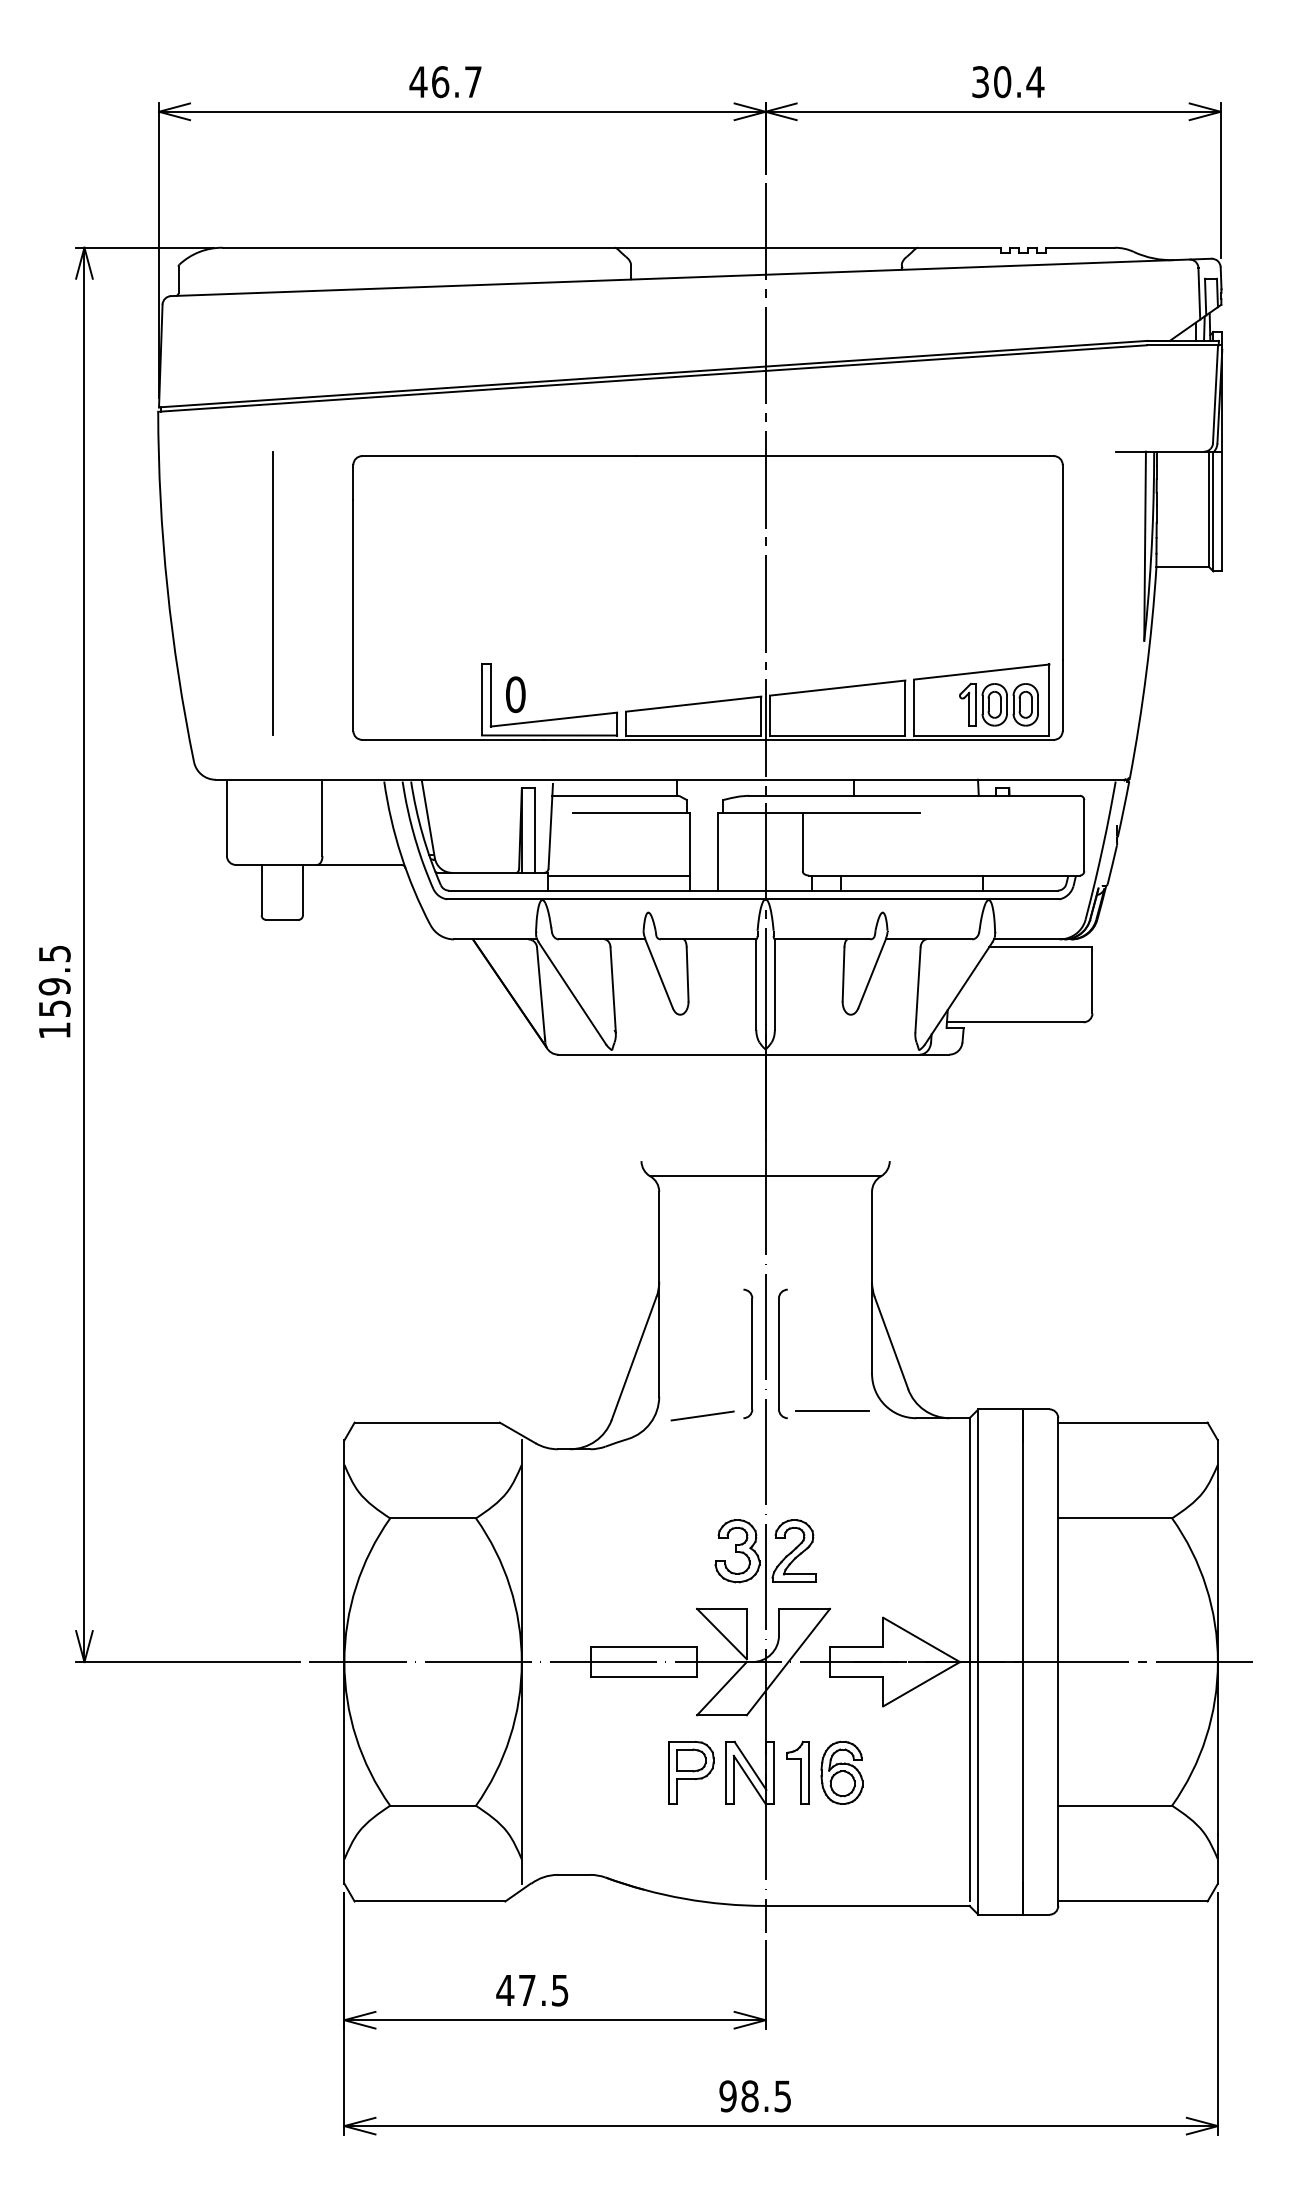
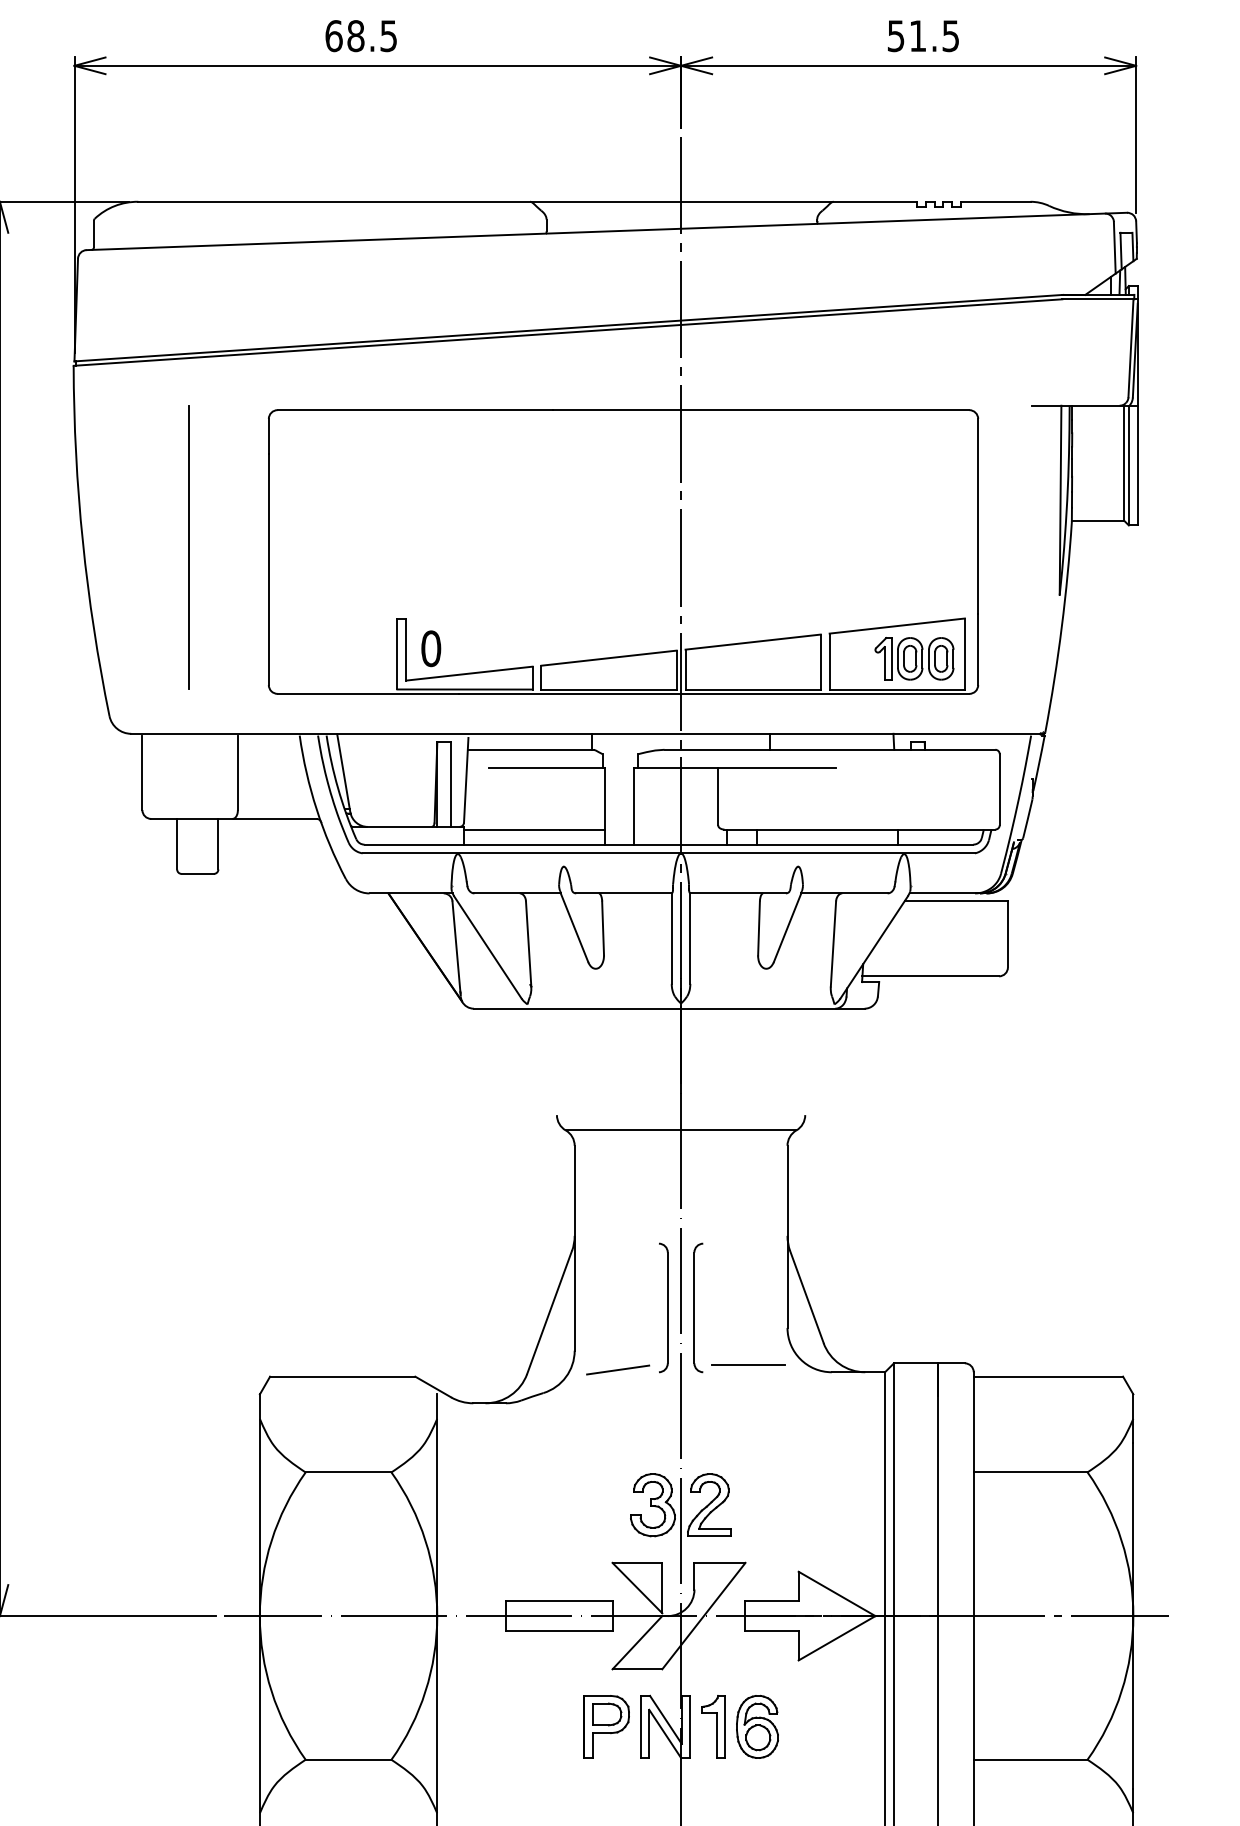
text: (445, 82) -> (360, 36), 46.7 -> 68.5
text: (1008, 82) -> (923, 36), 30.4 -> 51.5

